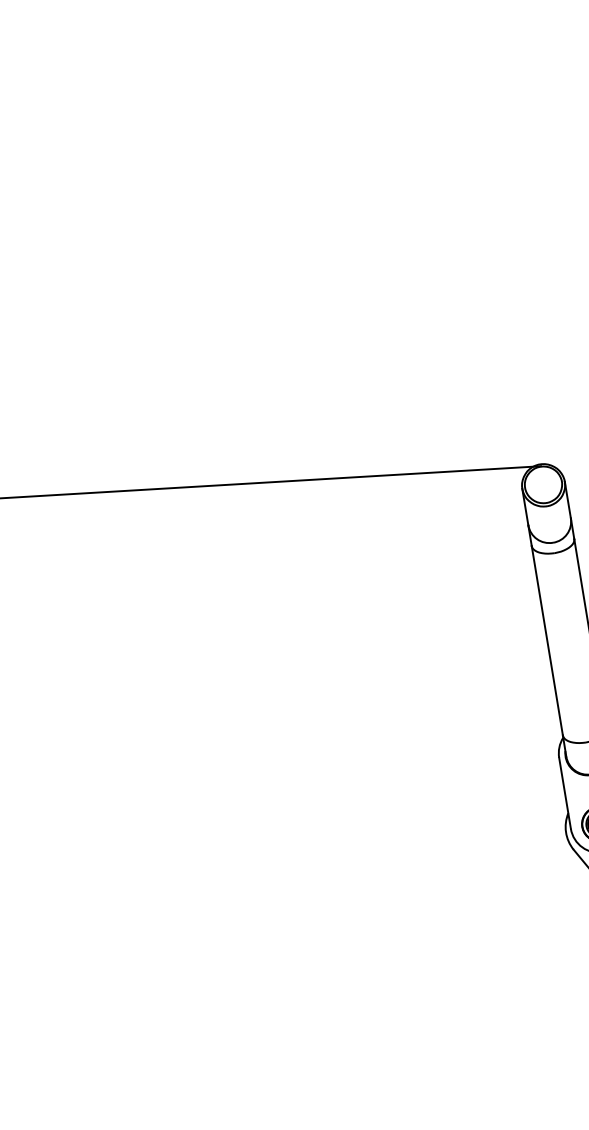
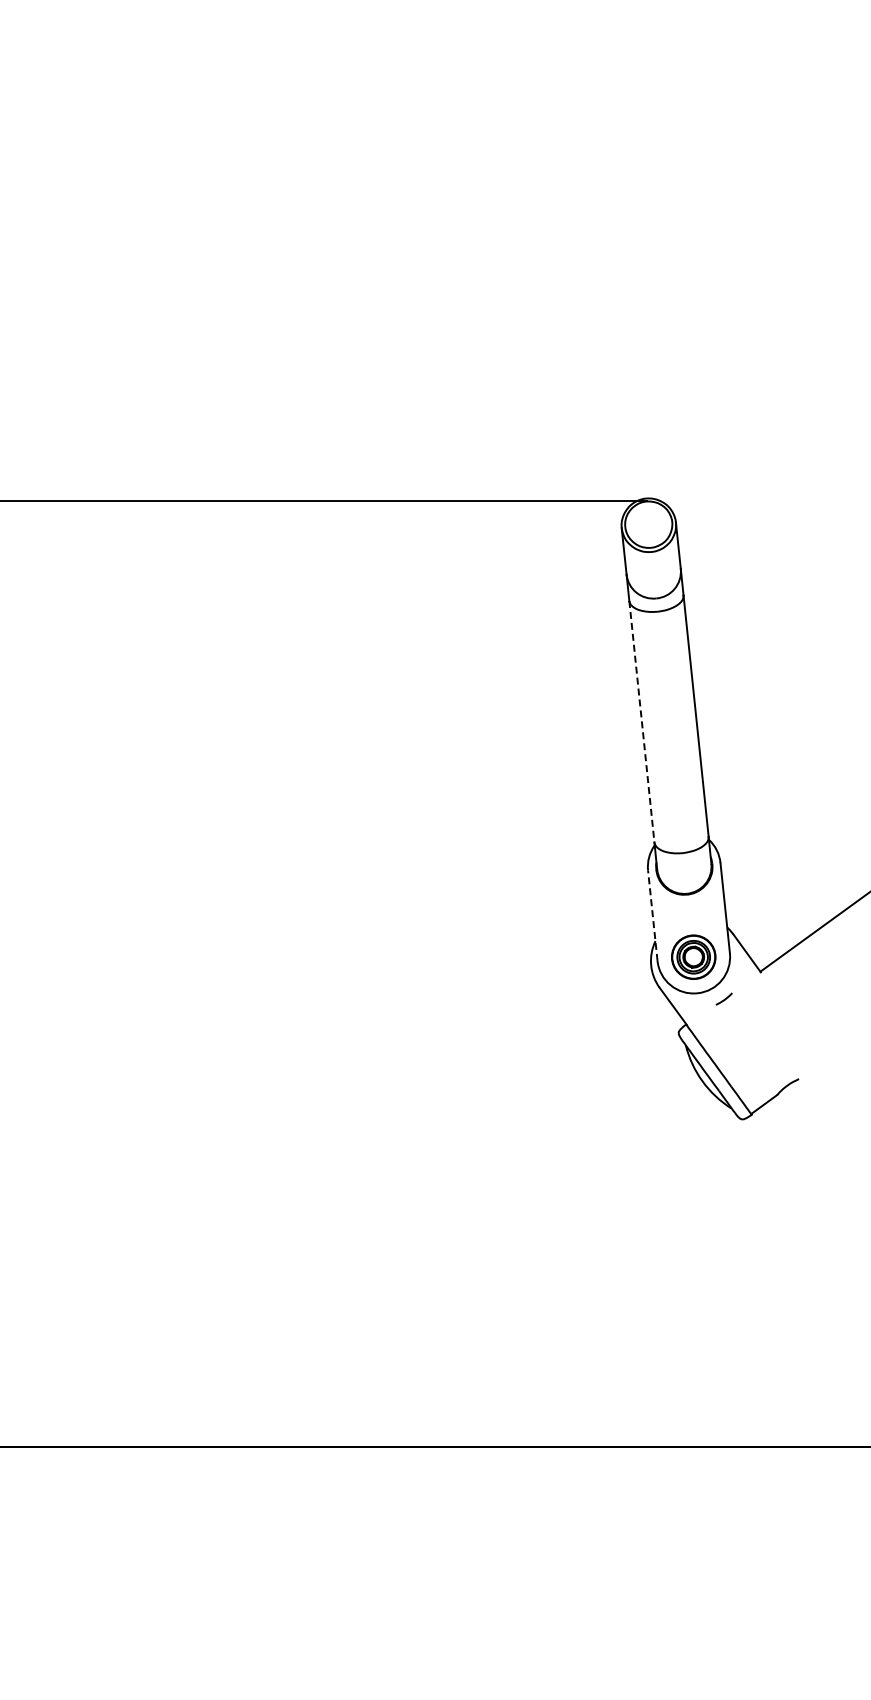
line: (547, 641) -> (641, 722), solid -> dashed
line: (564, 793) -> (652, 915), solid -> dashed

